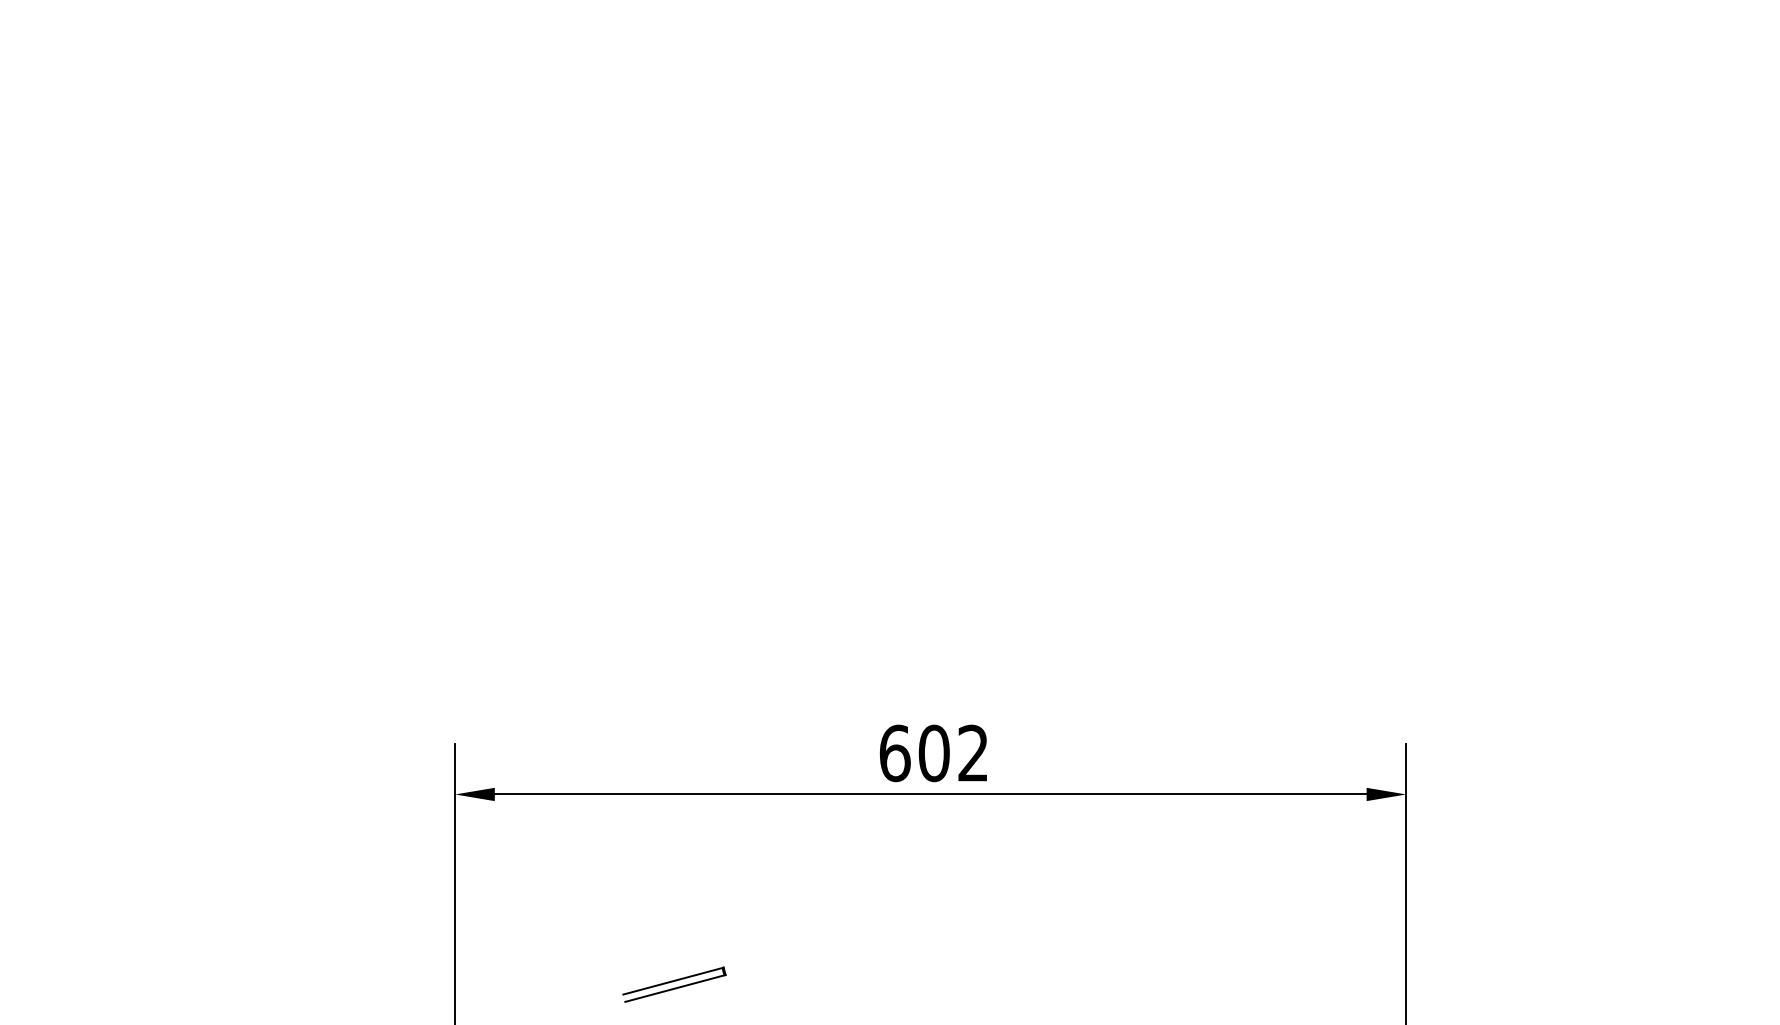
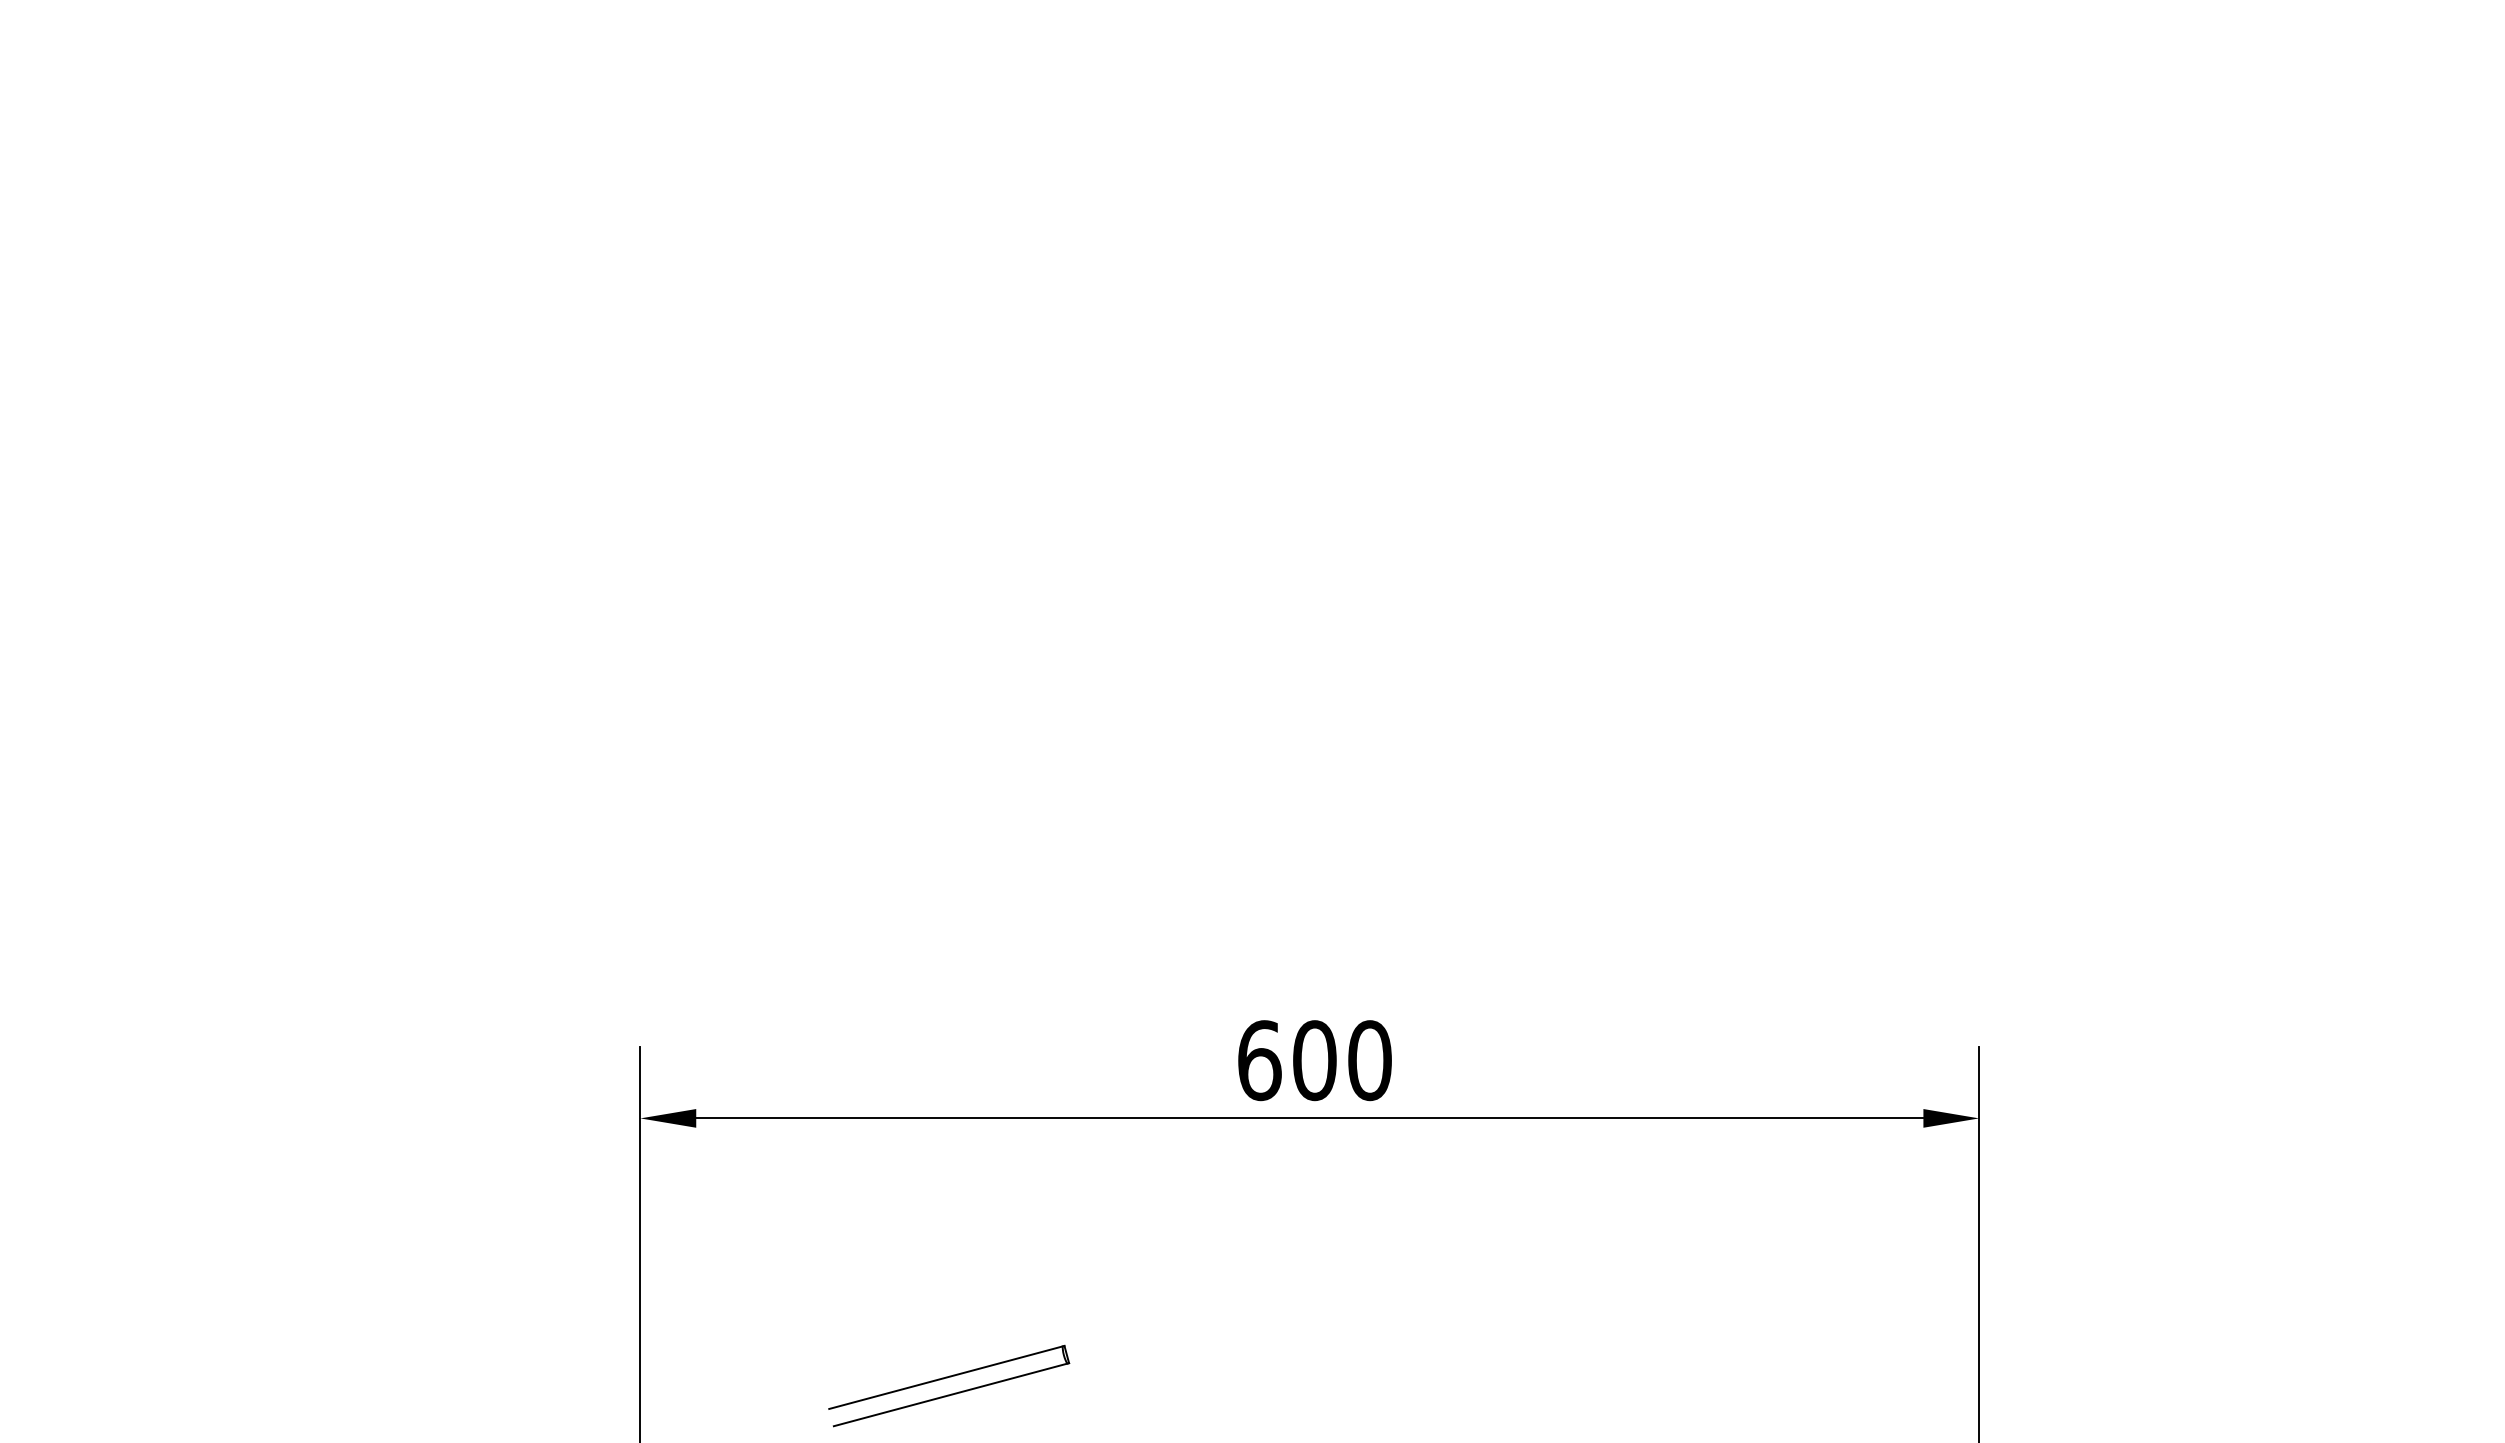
text: (973, 753) -> (1370, 1060), 602 -> 600
part: (674, 984) -> (949, 1385), size x1.67

